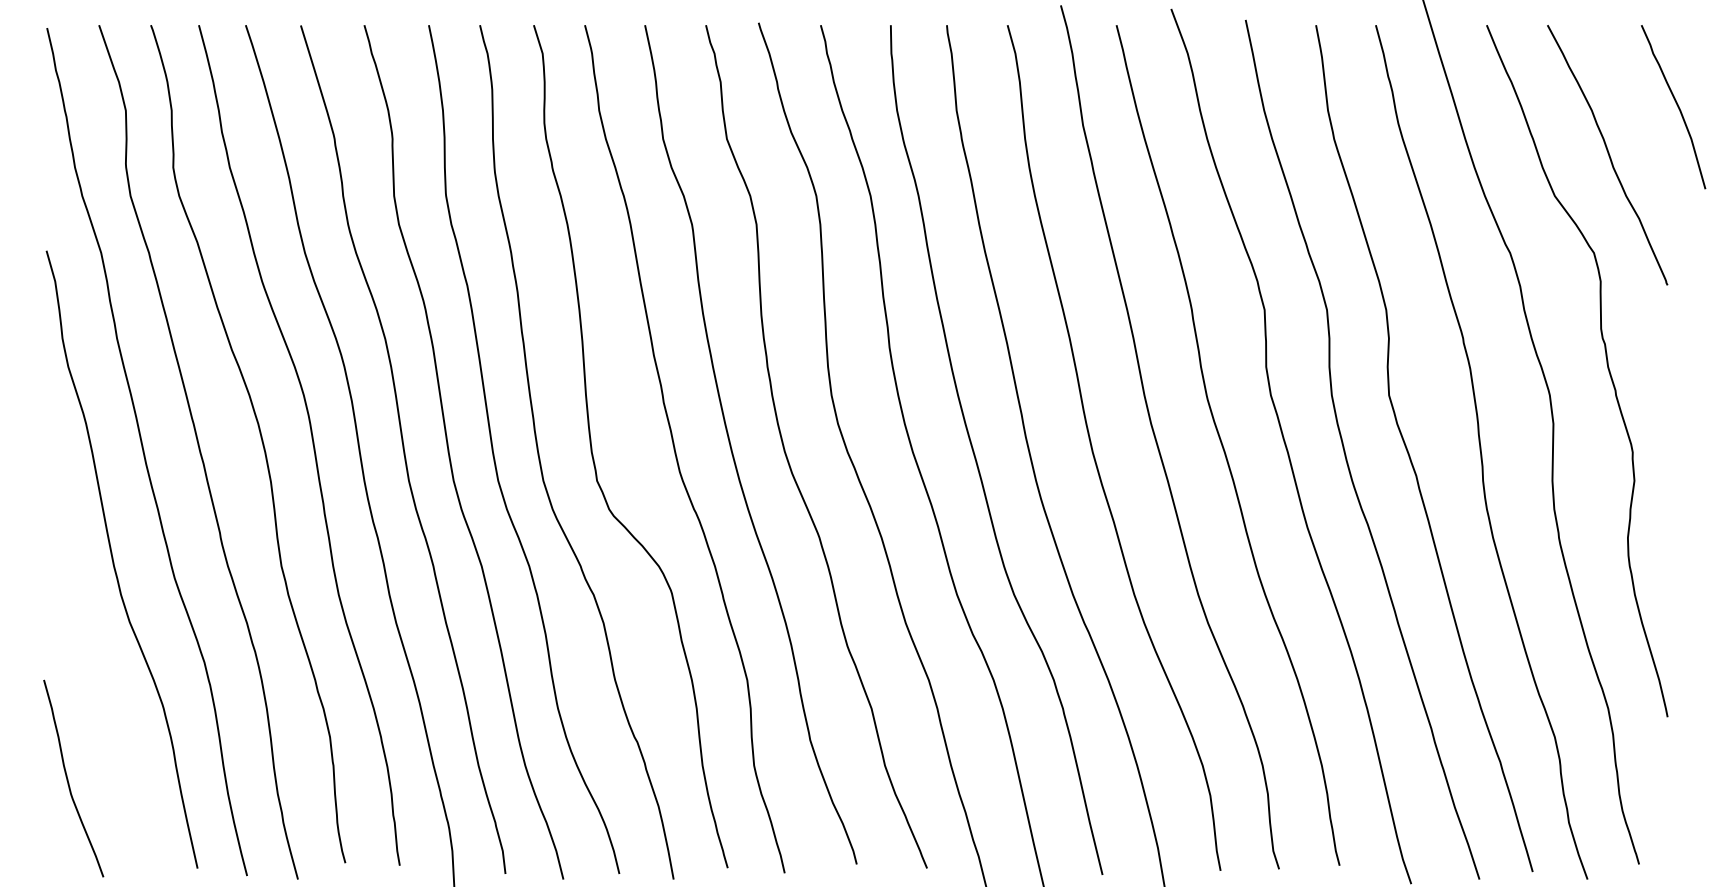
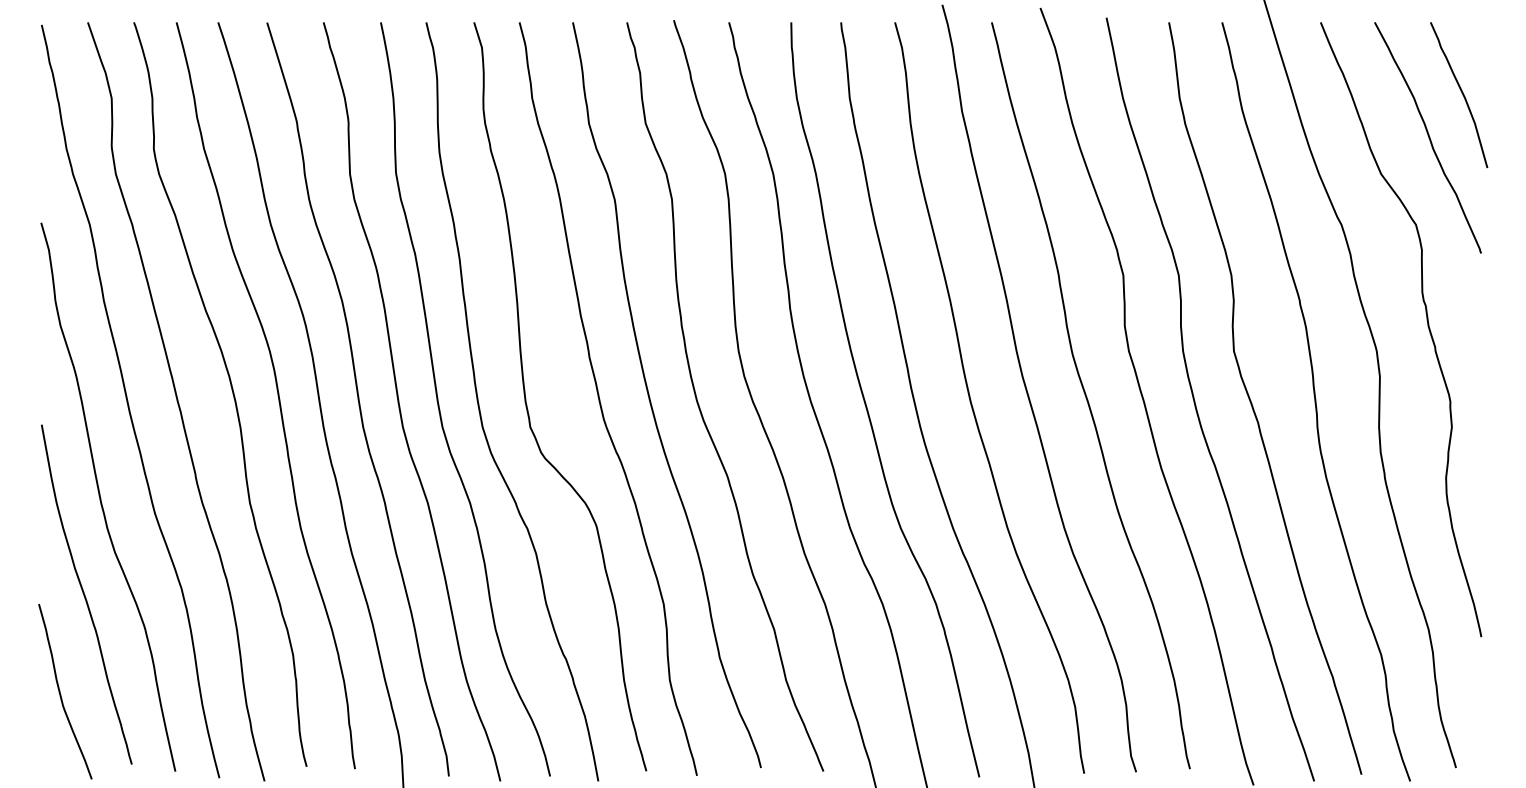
curve: (1676, 105) -> (1461, 93), moved
curve: (96, 670) -> (85, 595), added

